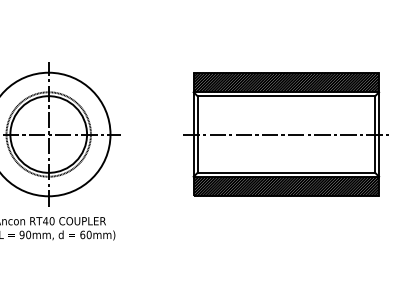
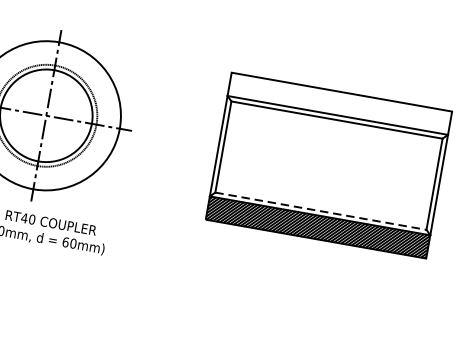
hatch: (286, 82) -> (340, 103), removed
line: (286, 134) -> (329, 165), removed
line: (286, 172) -> (321, 210), solid -> dashed

